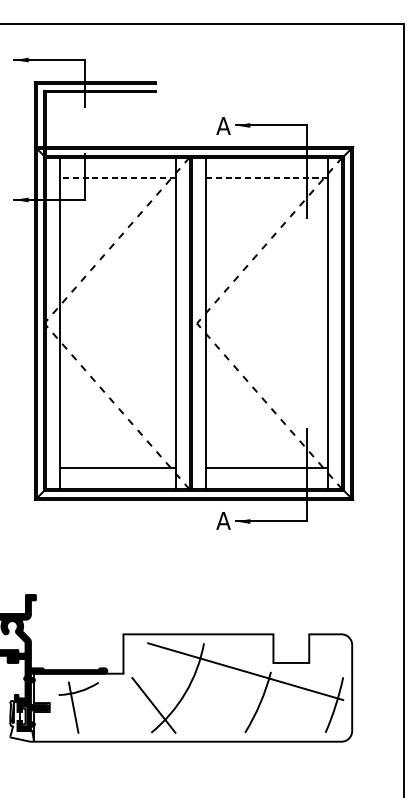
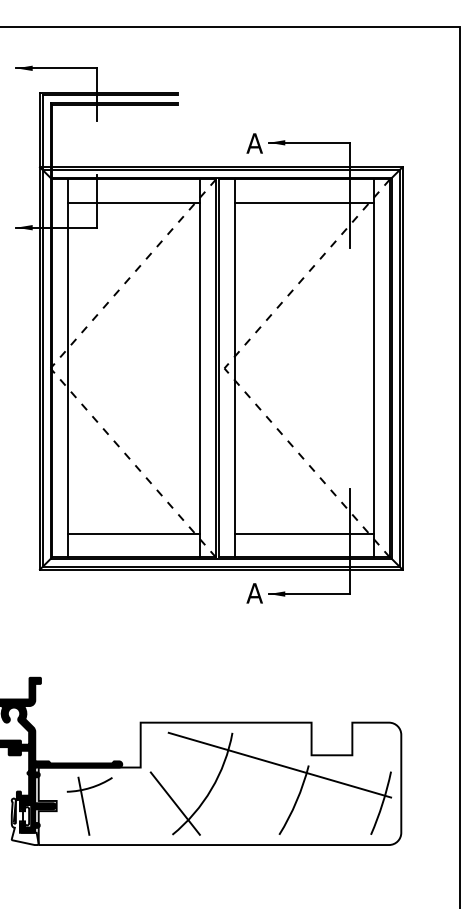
line: (117, 178) -> (133, 203), dashed -> solid
line: (267, 178) -> (304, 203), dashed -> solid

